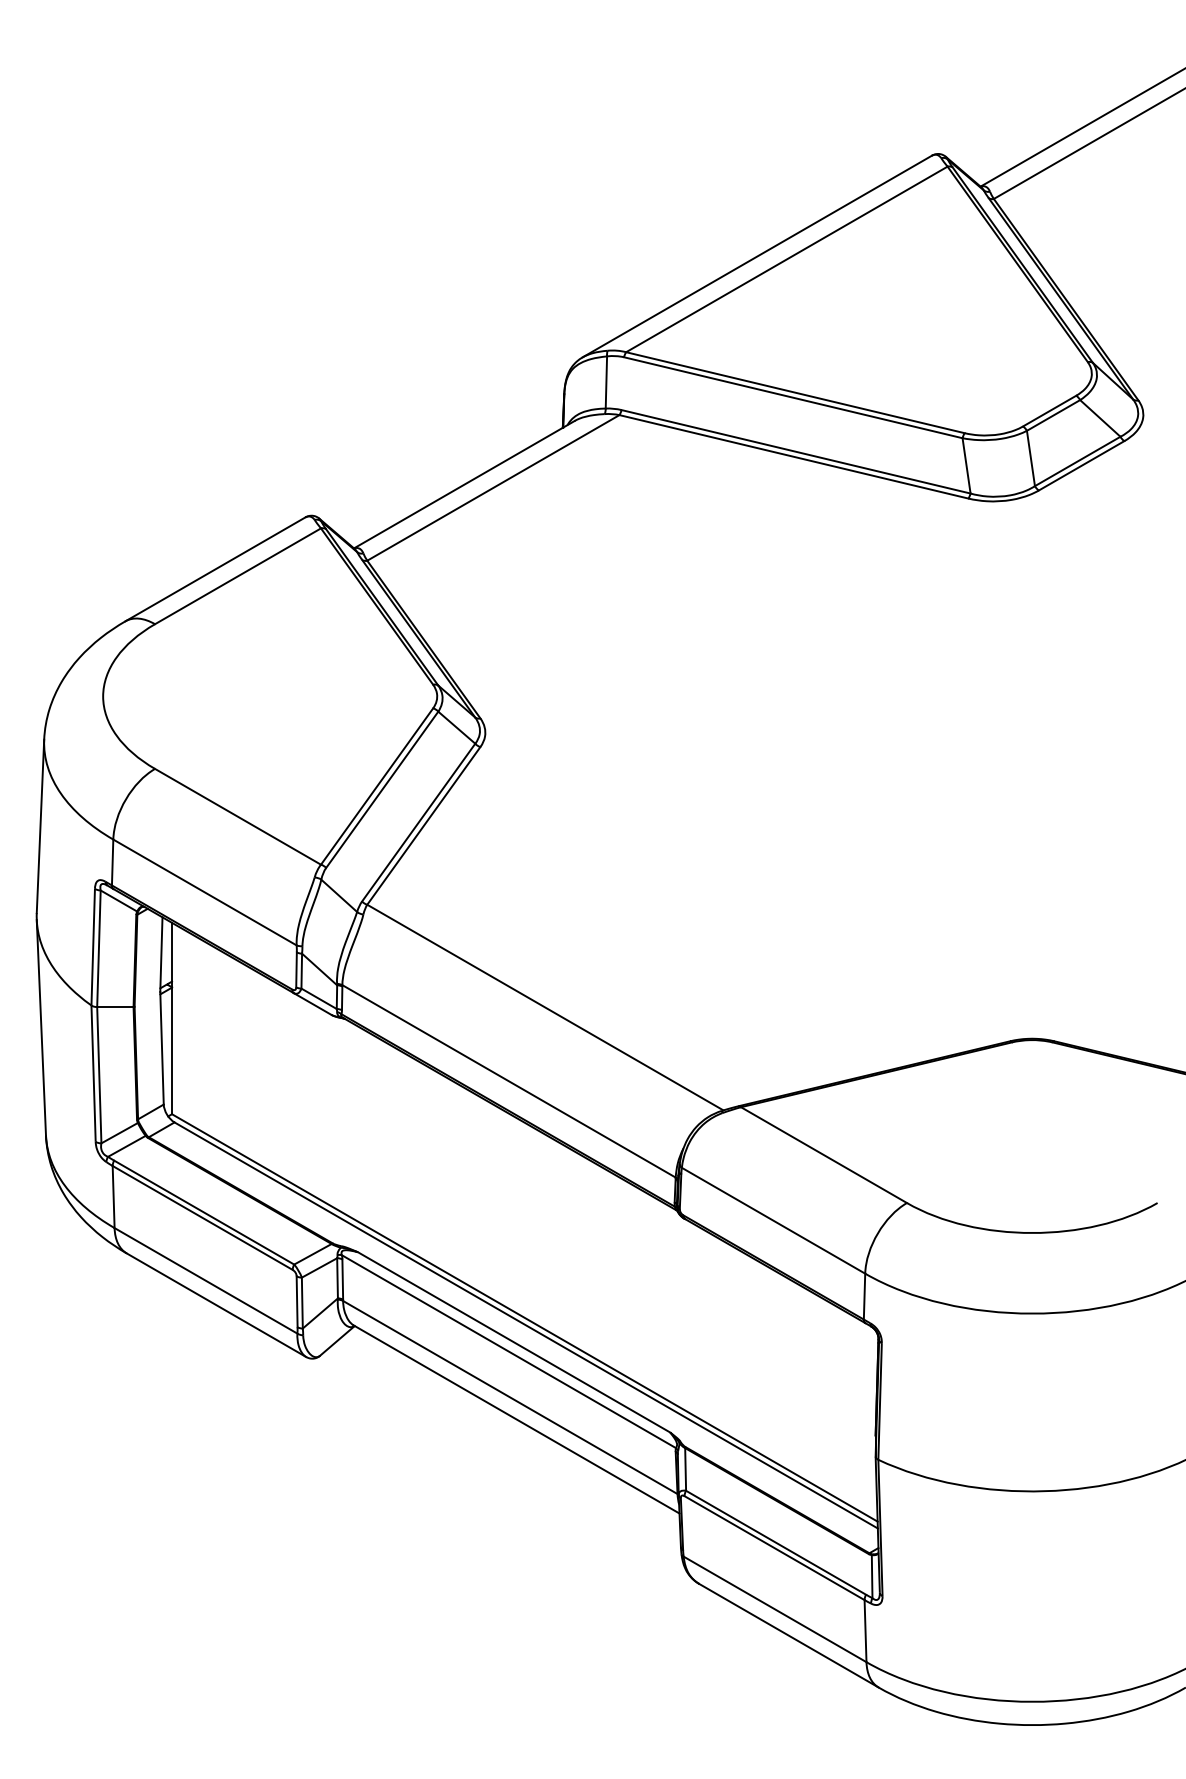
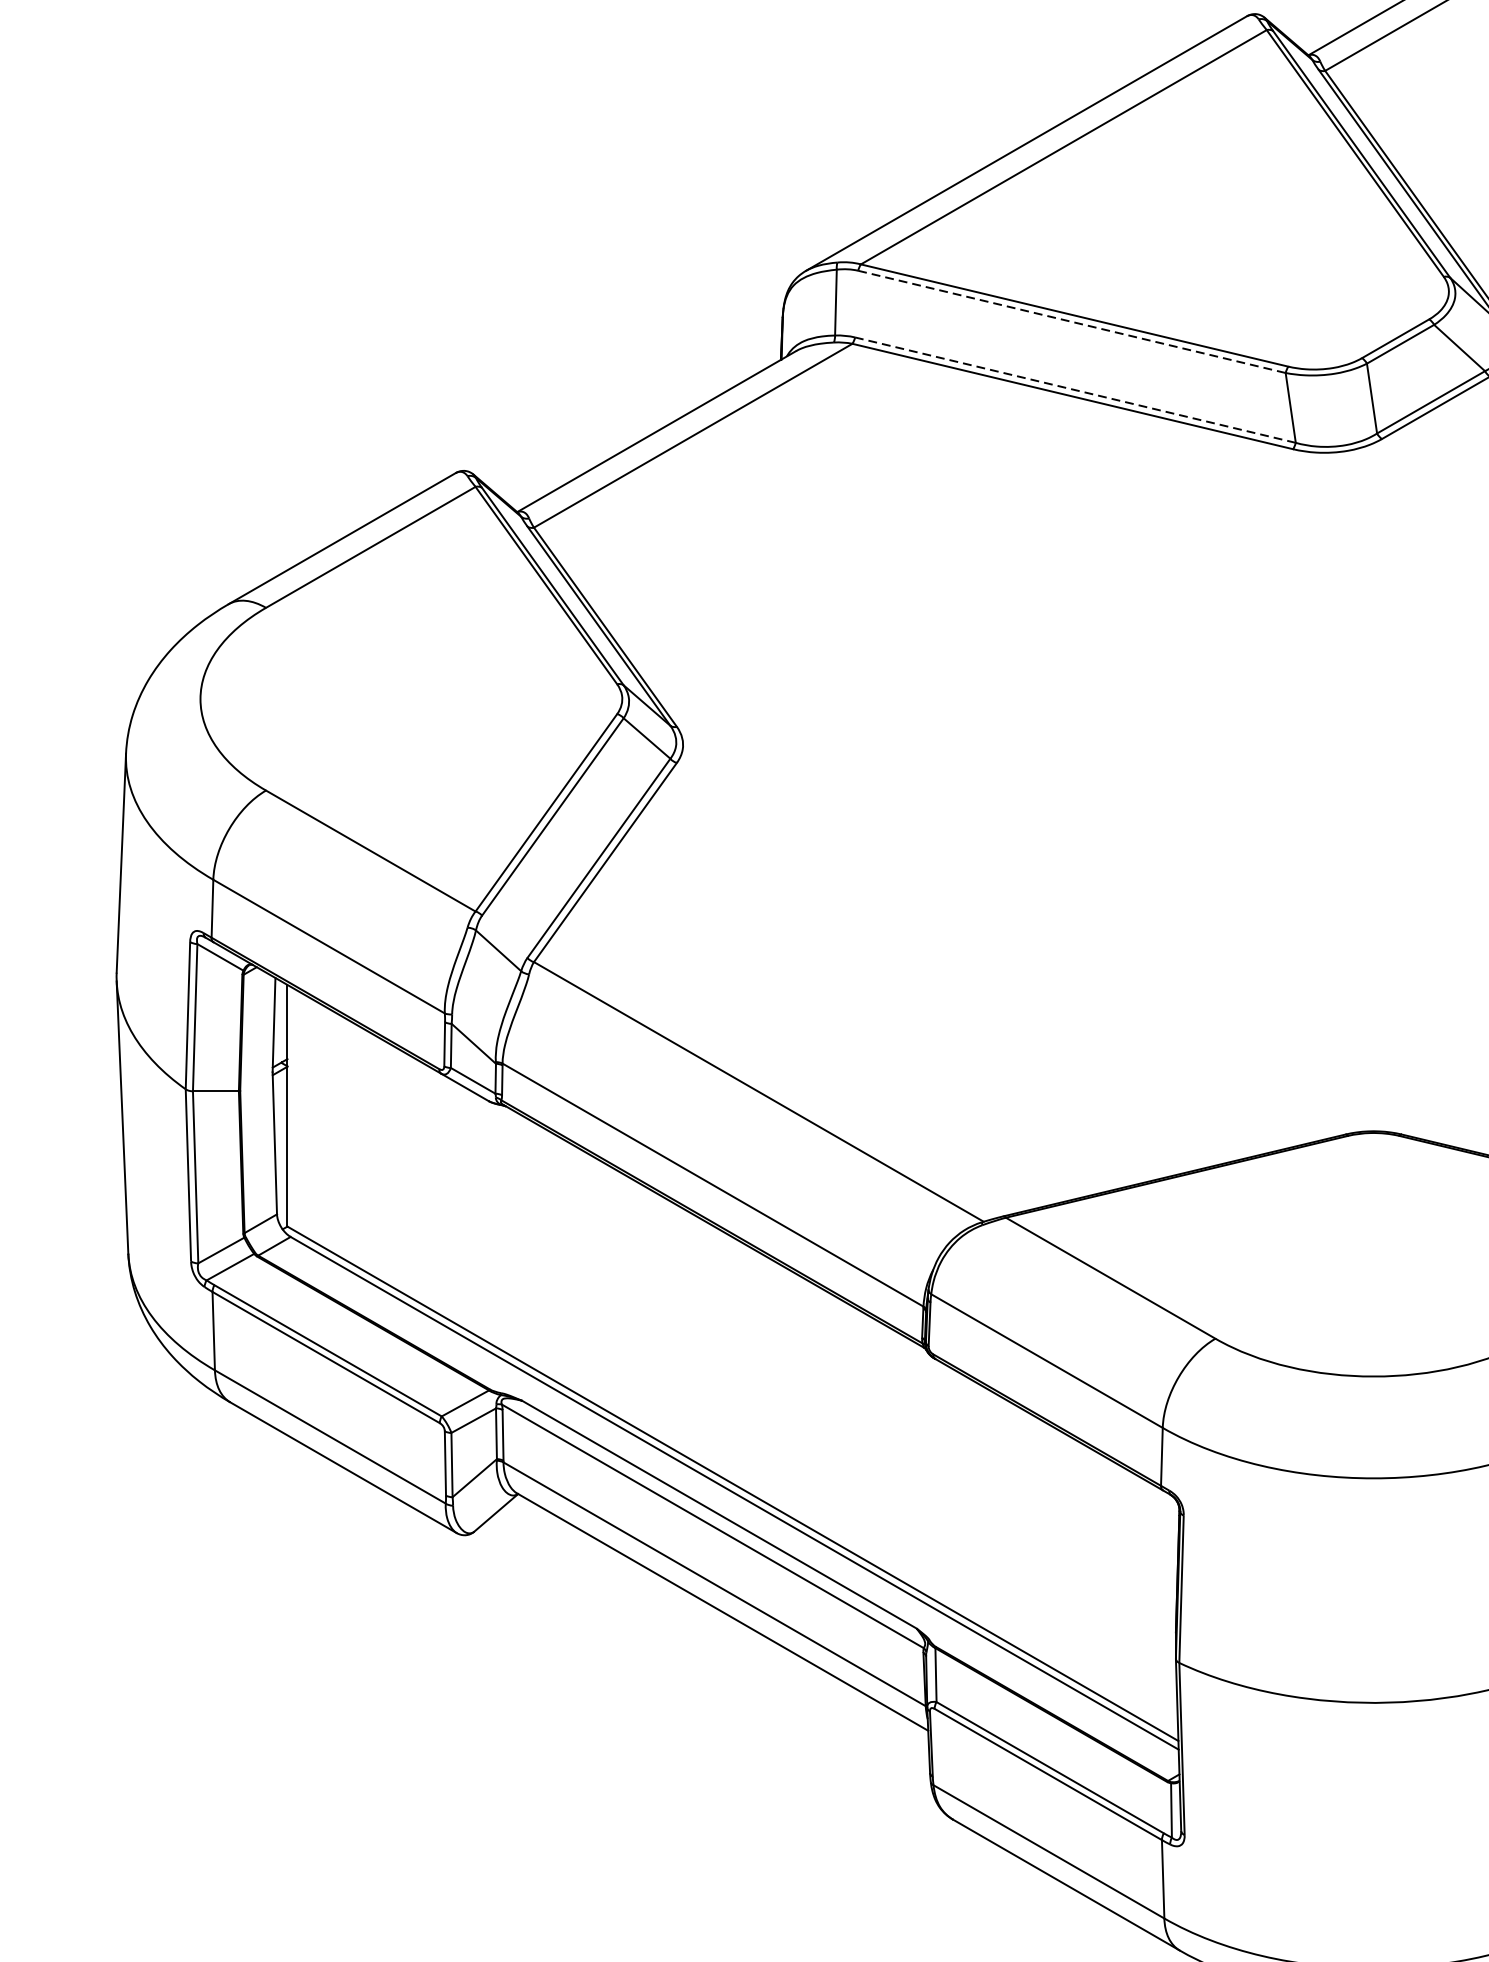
line: (793, 397) -> (1072, 321), solid -> dashed
line: (795, 451) -> (1074, 389), solid -> dashed

